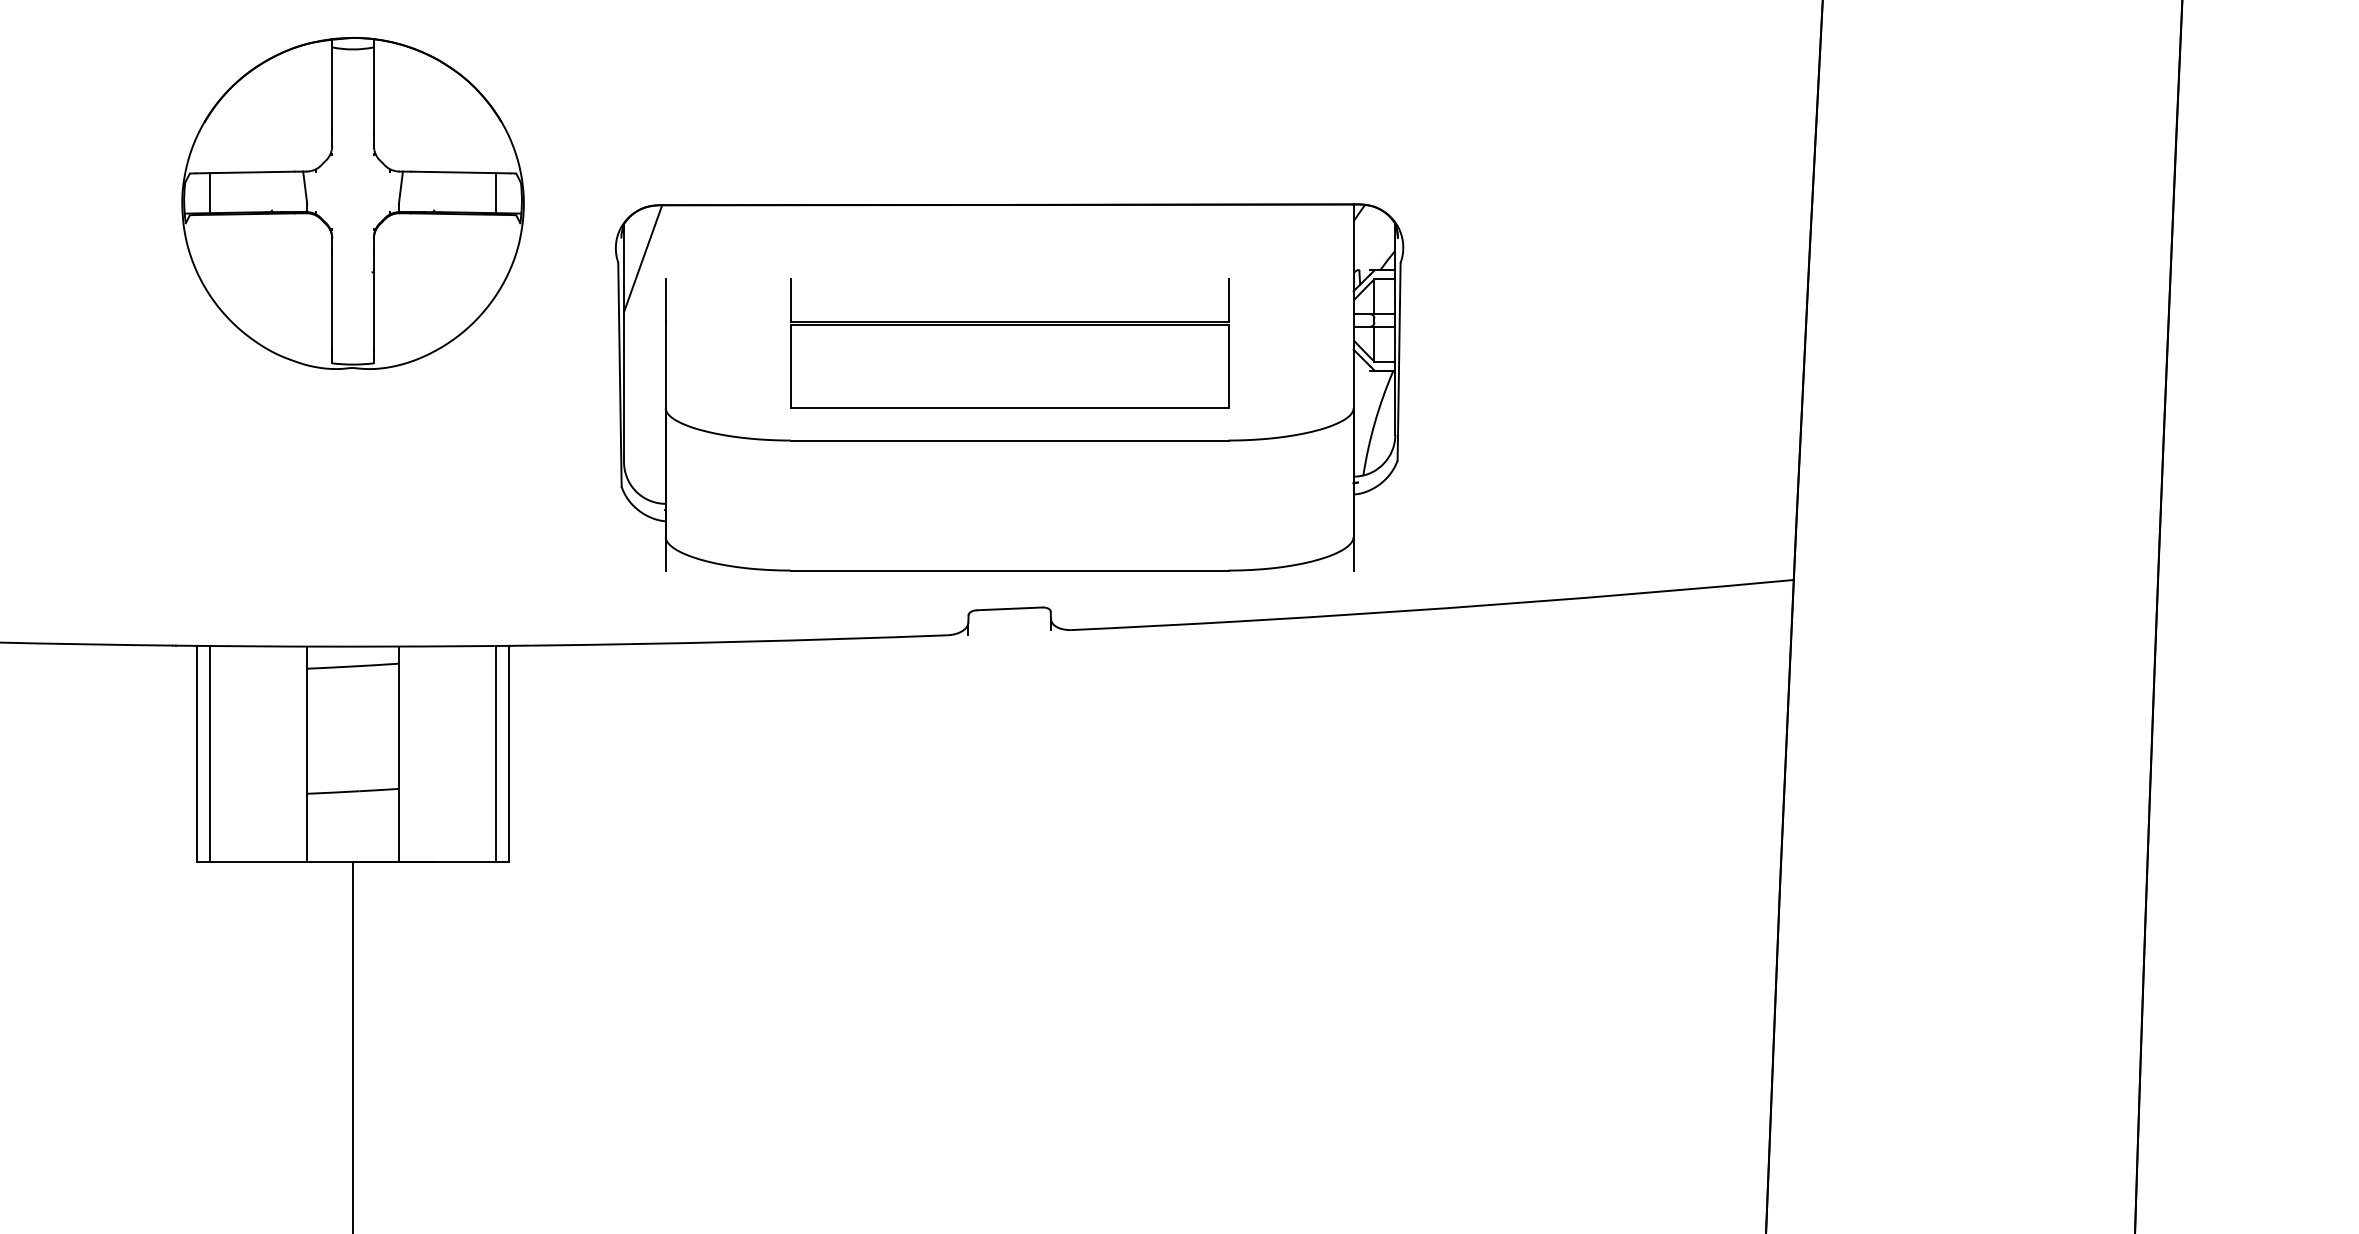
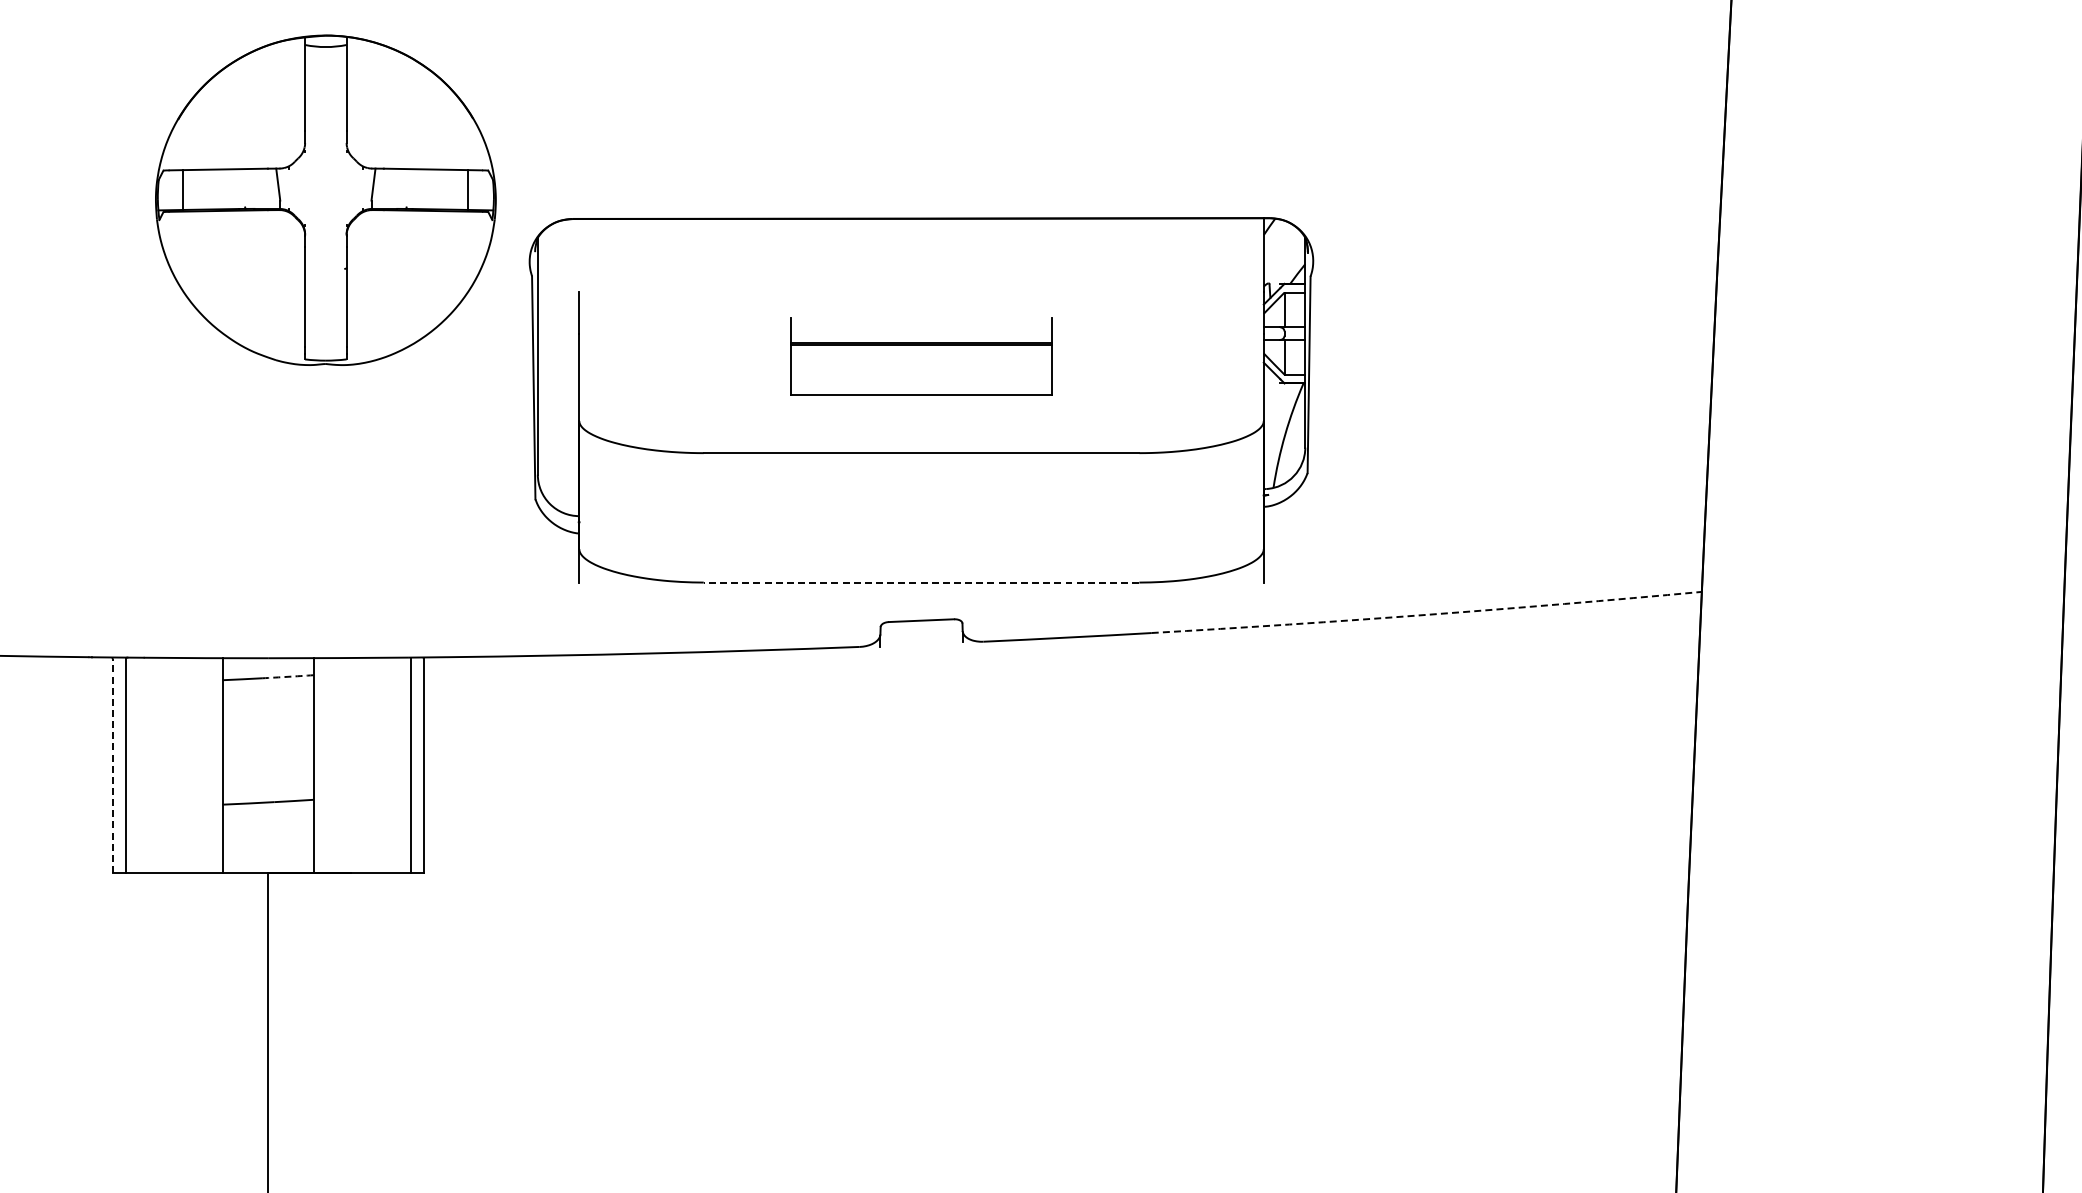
part: (352, 203) -> (325, 200), moved
line: (643, 258) -> (557, 271), removed
part: (1009, 343) -> (921, 356), size x0.6
line: (1009, 570) -> (921, 582), solid -> dashed
arc: (1517, 603) -> (1426, 615), solid -> dashed
arc: (372, 665) -> (287, 677), solid -> dashed
line: (196, 754) -> (112, 765), solid -> dashed

